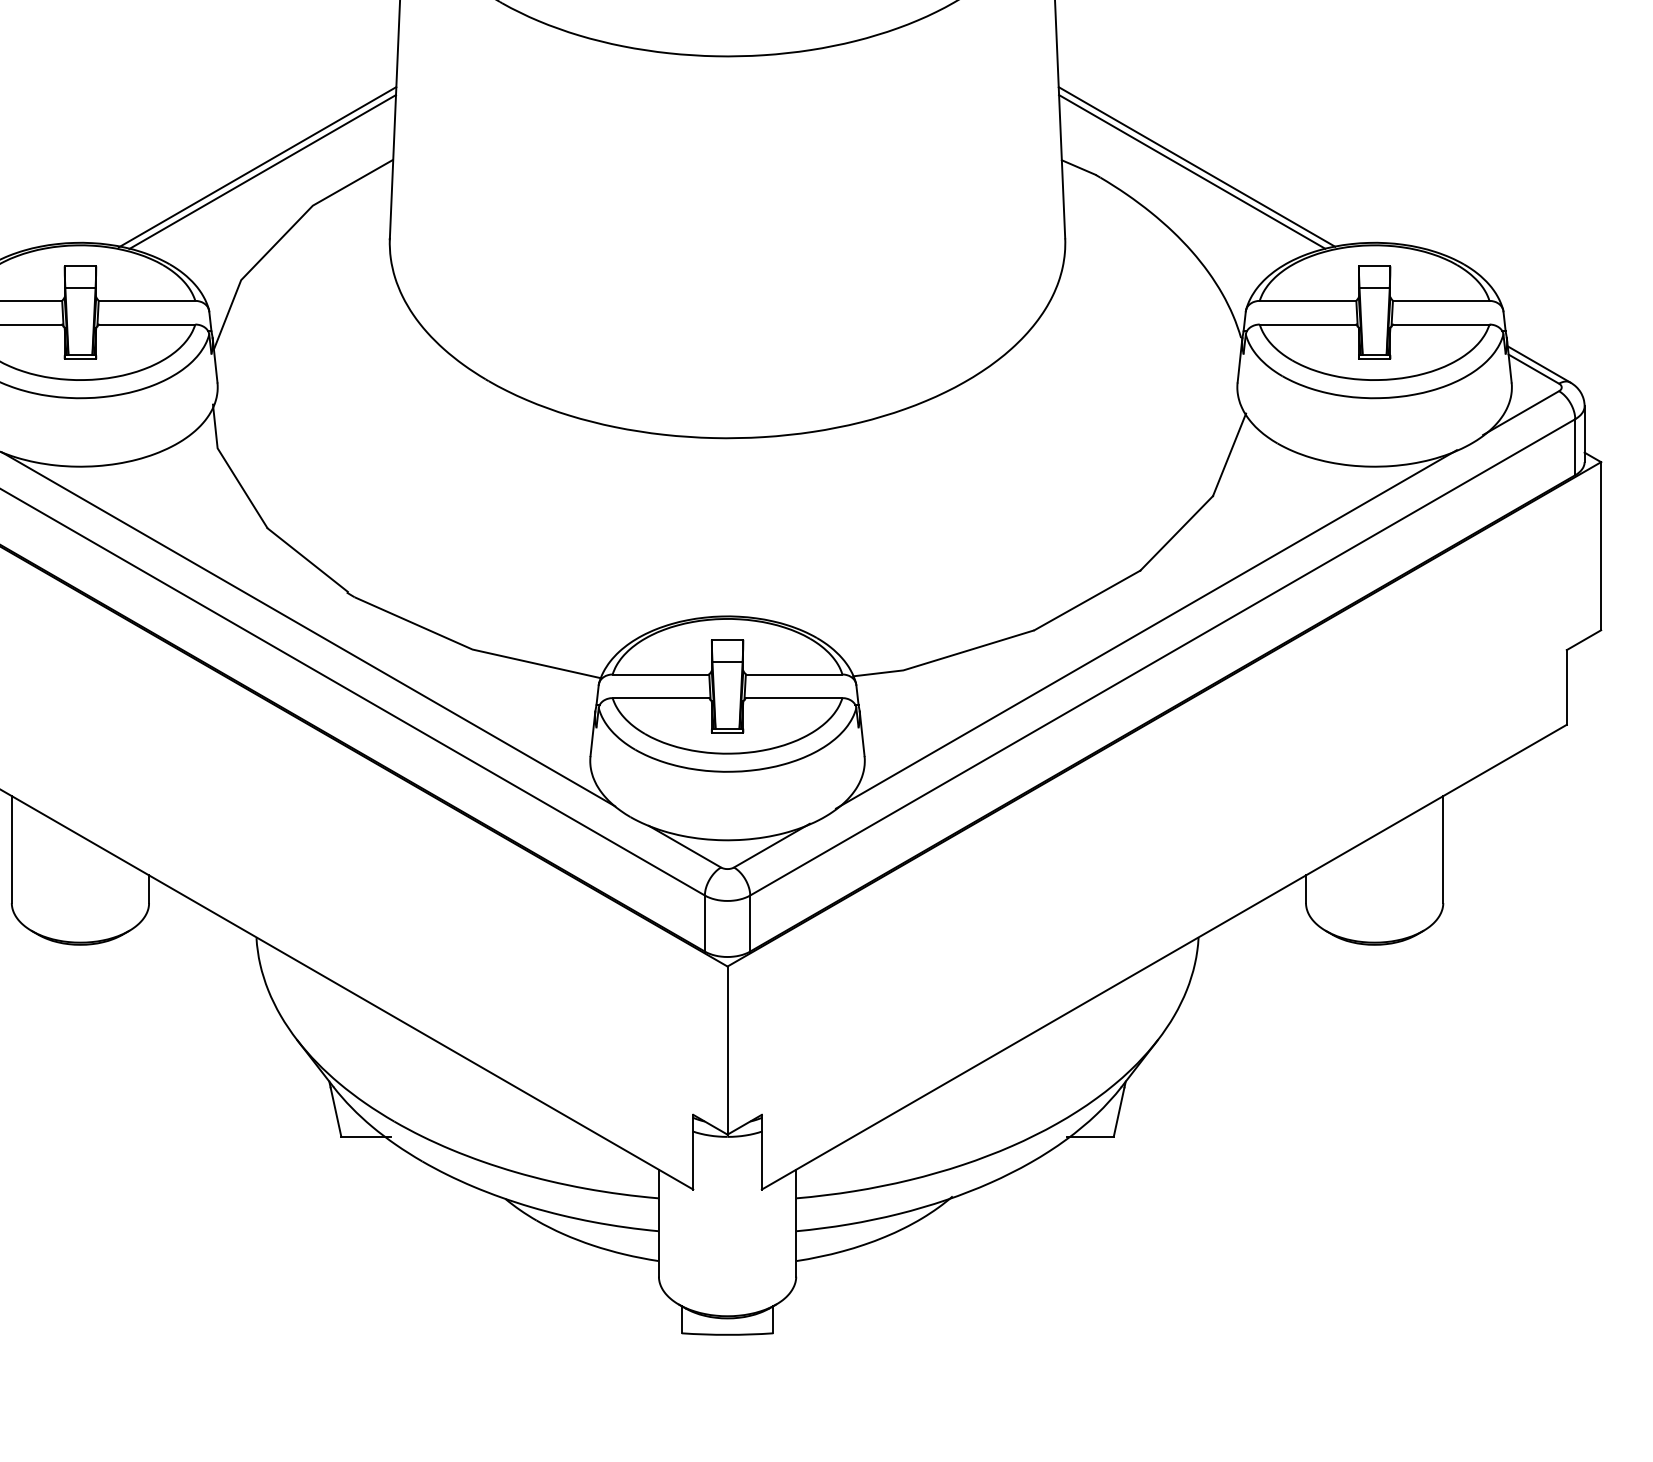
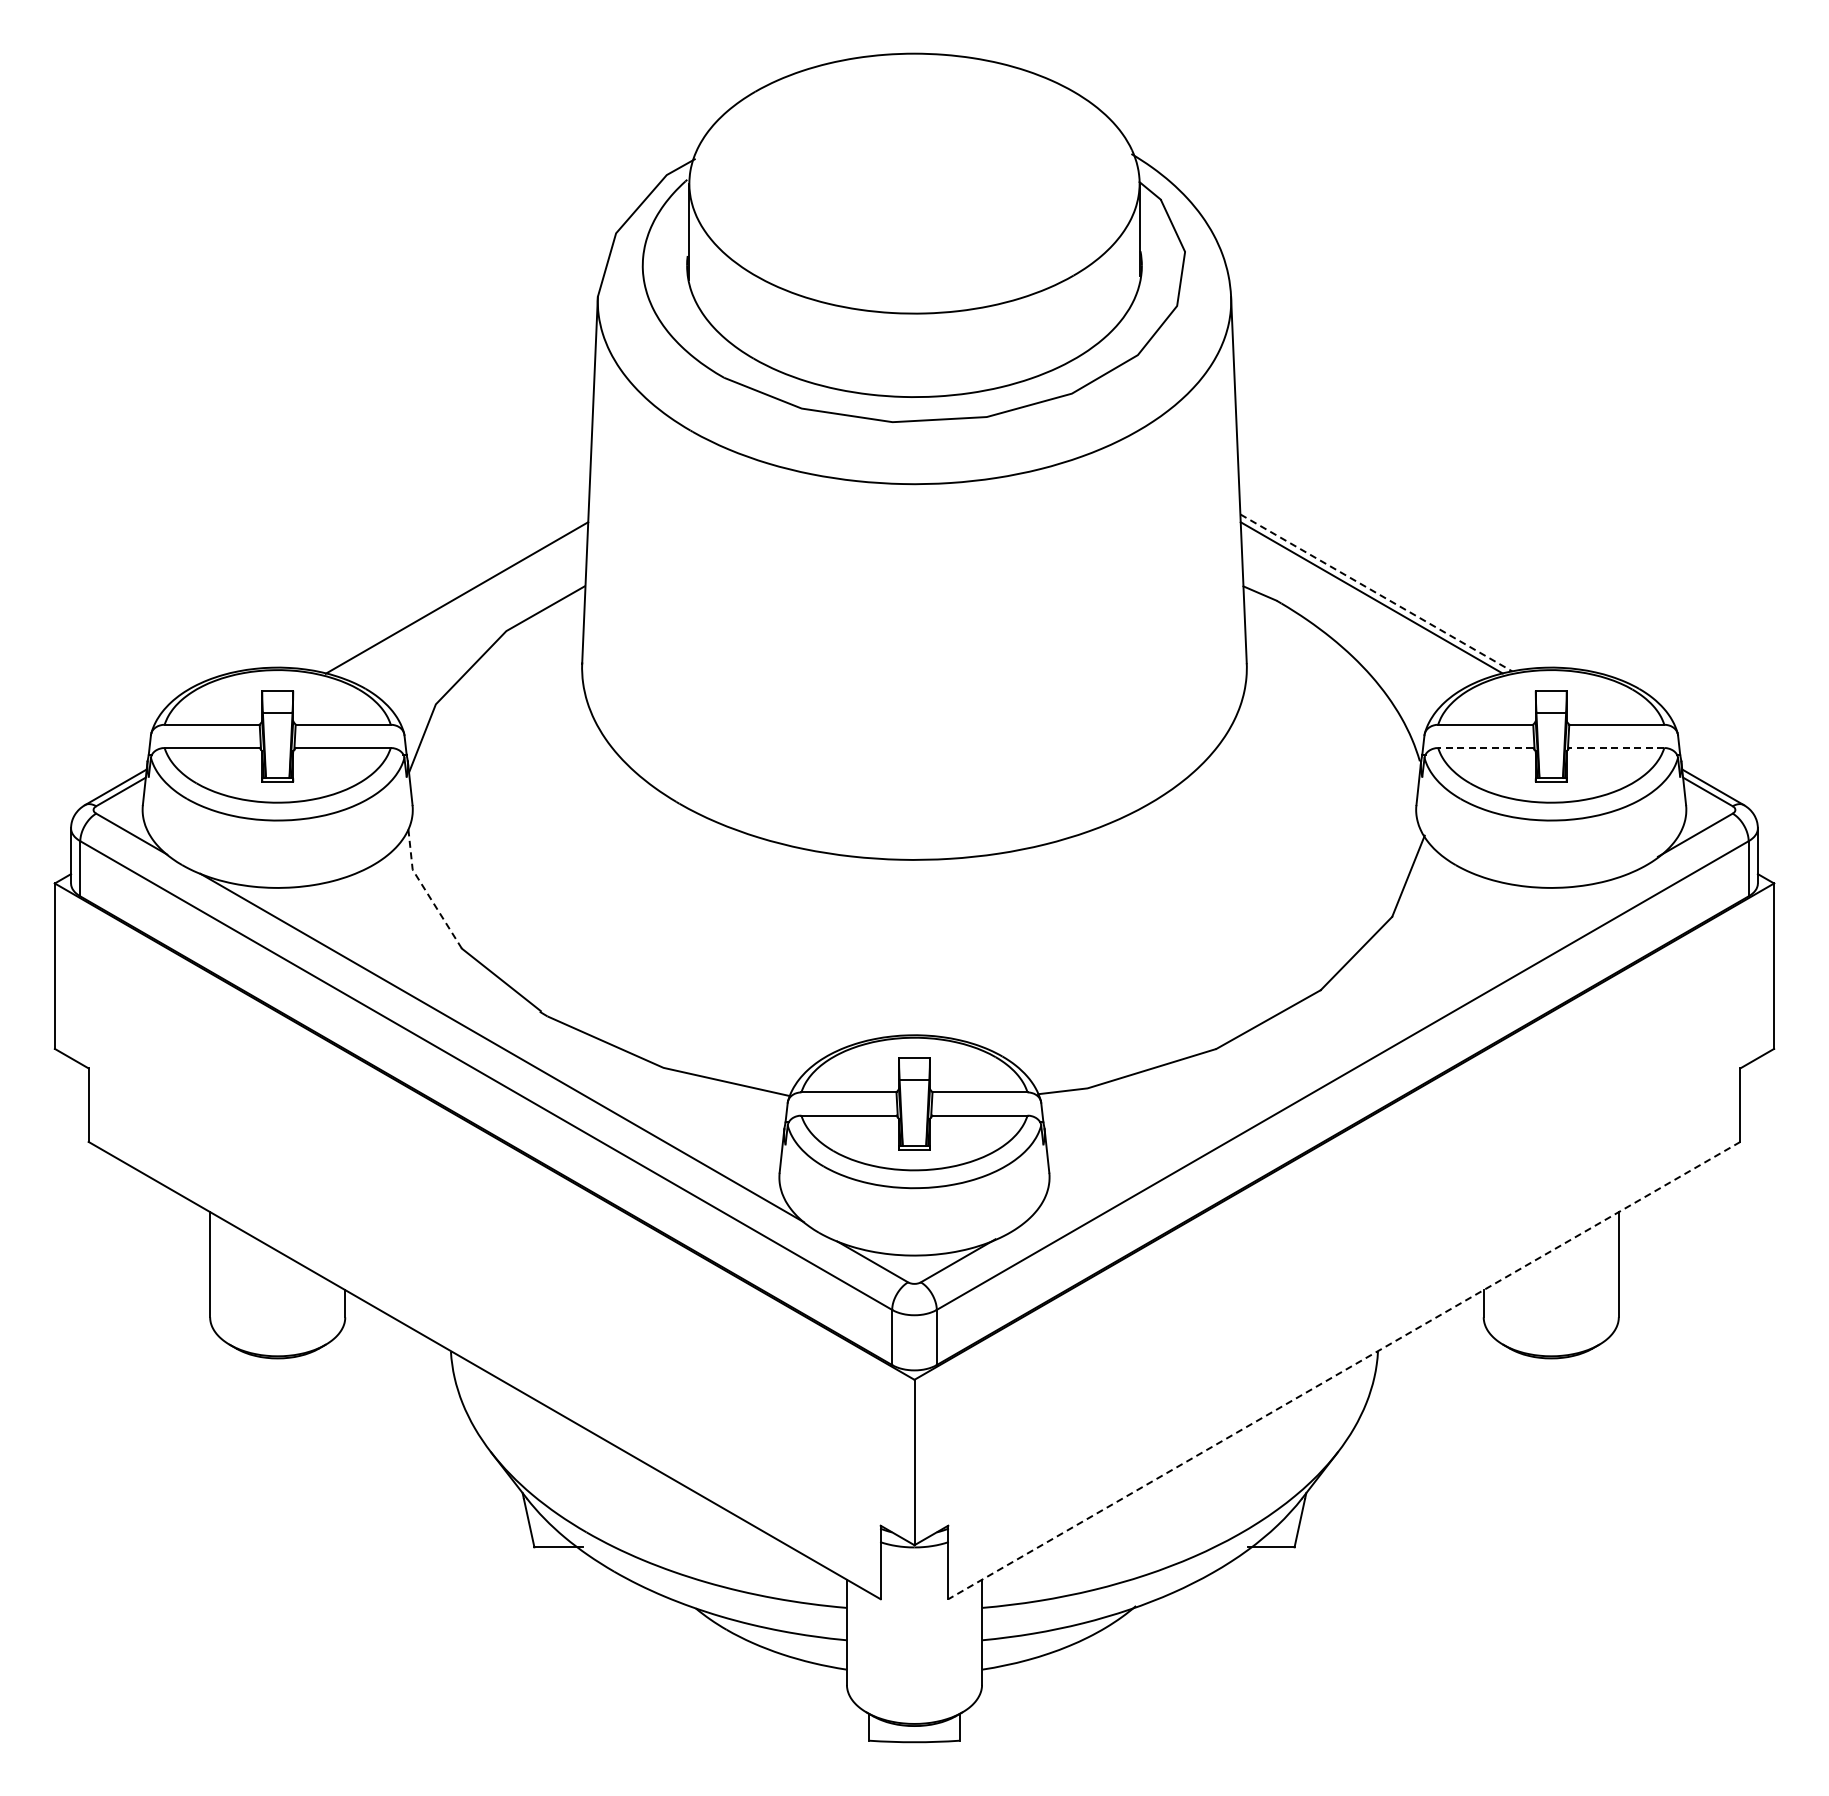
line: (257, 167) -> (451, 593), removed
line: (1197, 167) -> (1376, 593), solid -> dashed
line: (1307, 325) -> (1485, 748), solid -> dashed
line: (1440, 325) -> (1616, 748), solid -> dashed
line: (229, 468) -> (424, 889), solid -> dashed
line: (1146, 628) -> (1326, 1047), removed
line: (1163, 957) -> (1343, 1370), solid -> dashed

